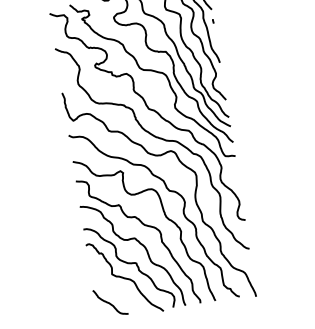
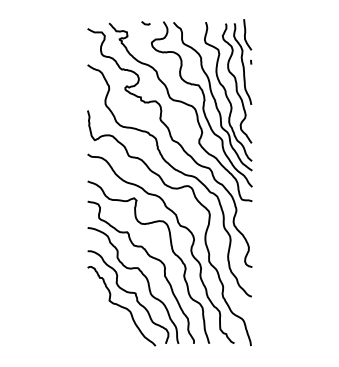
curve: (109, 302) -> (102, 328), removed

